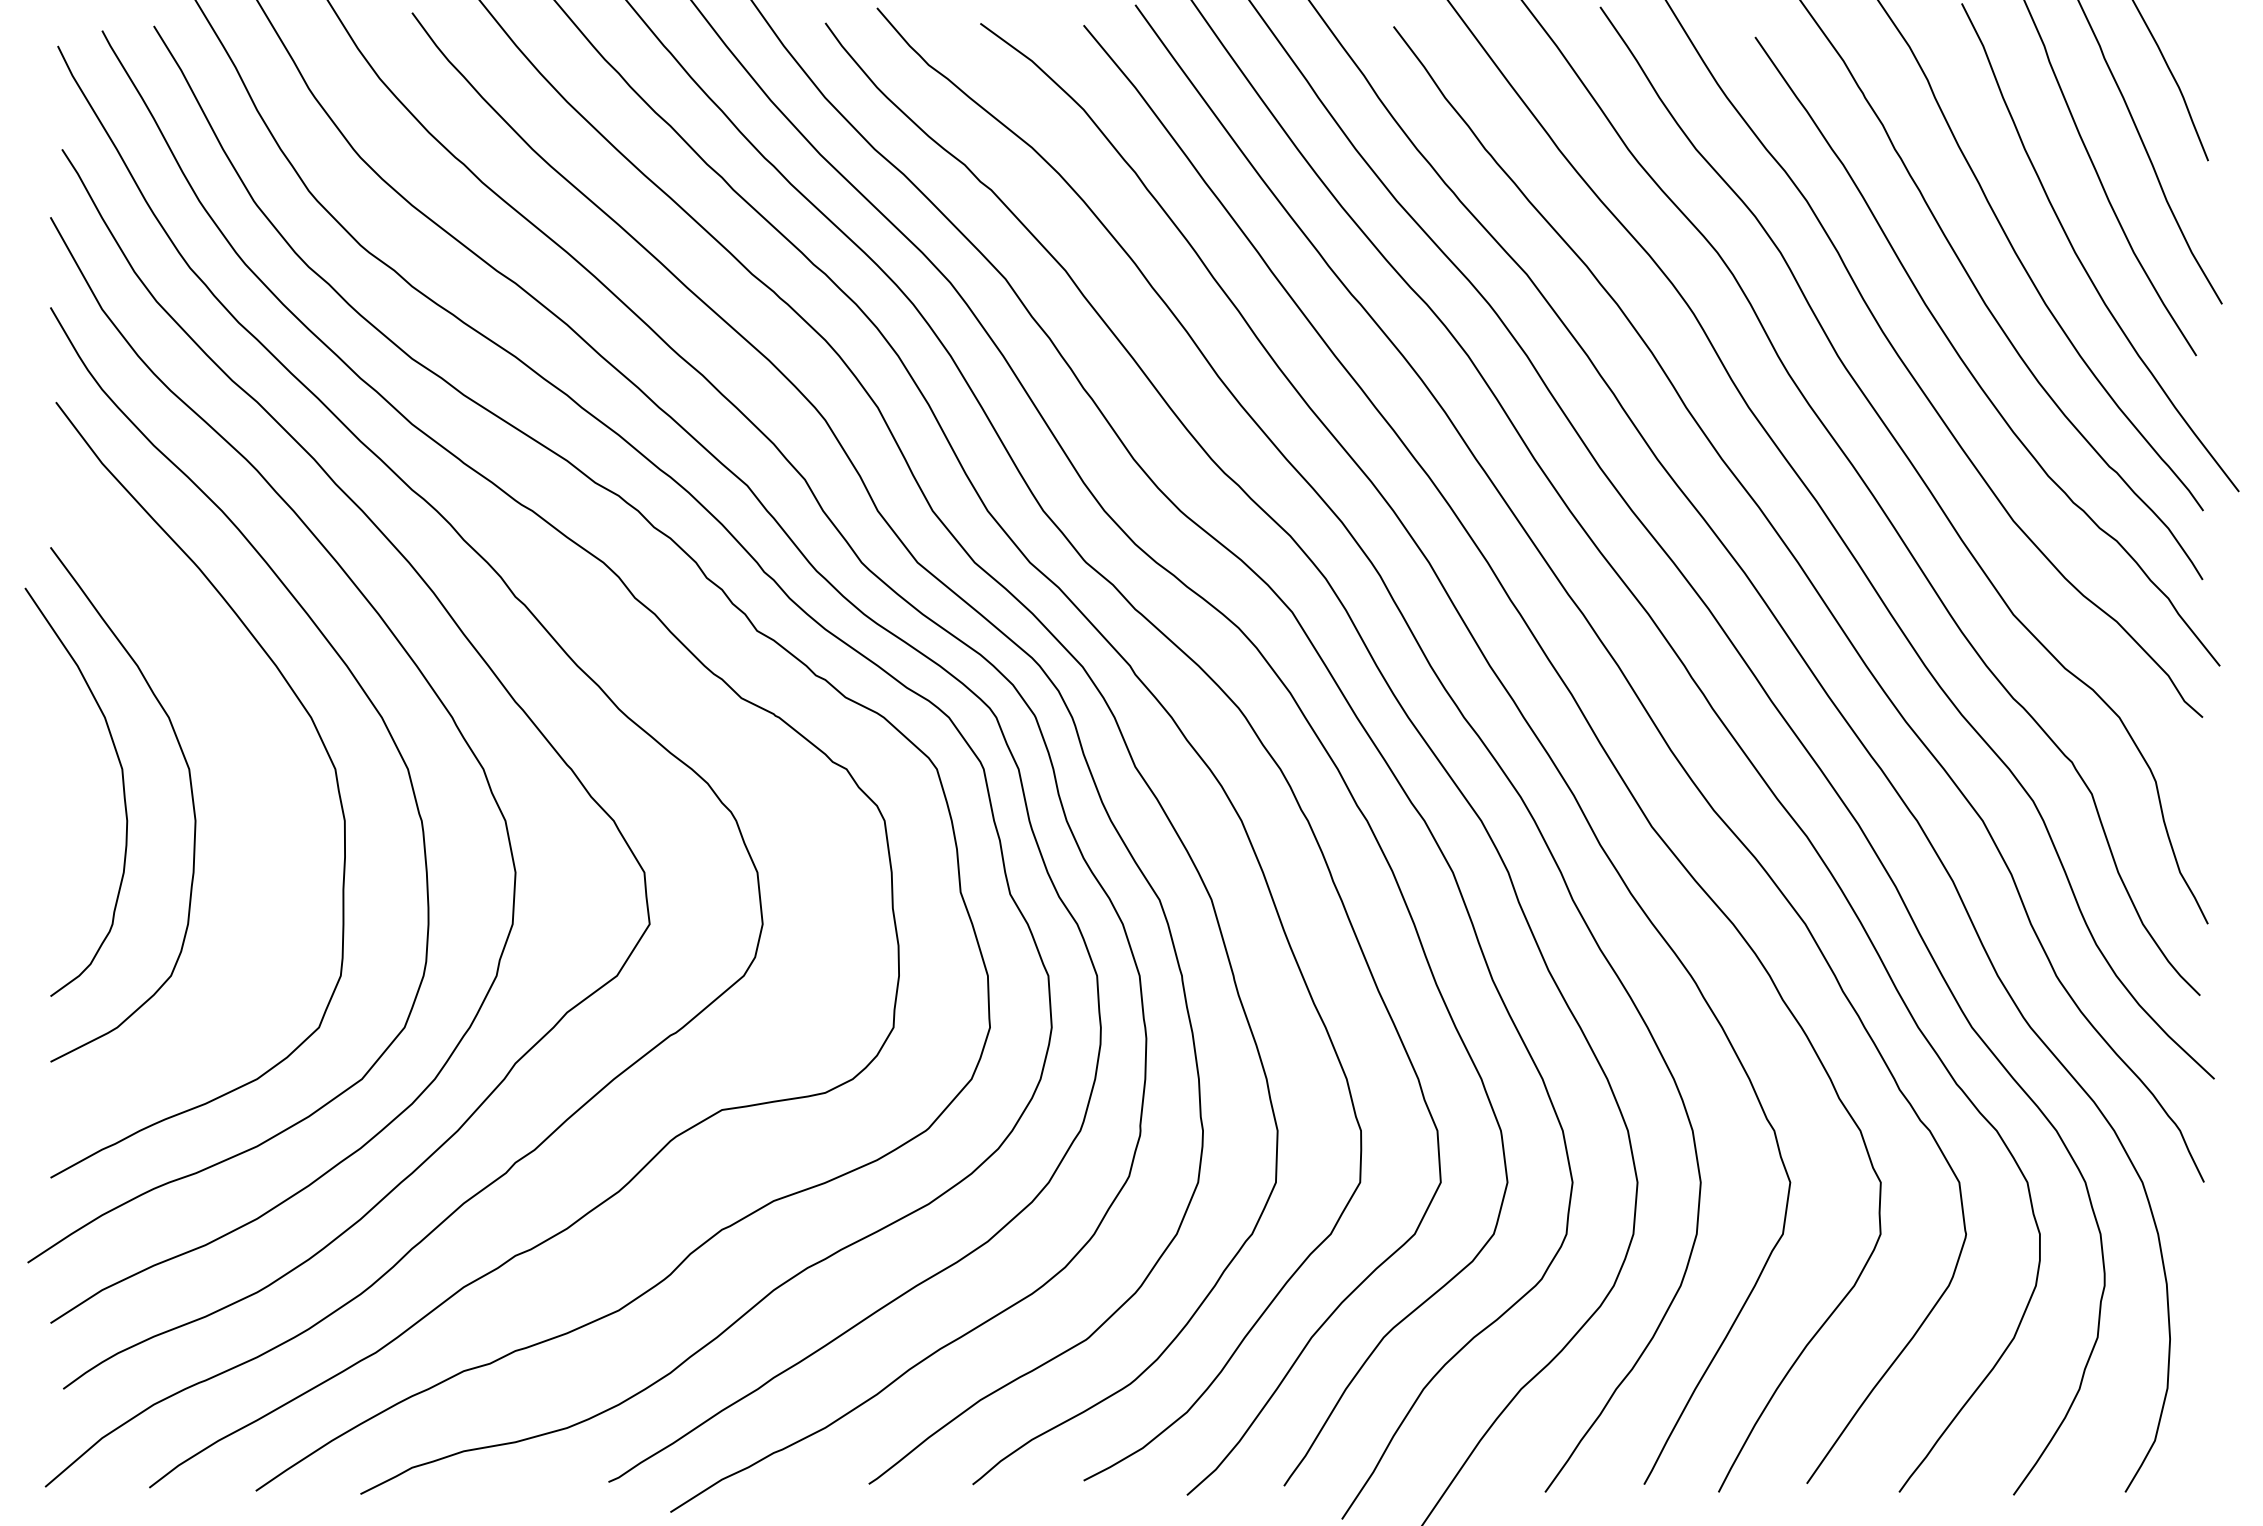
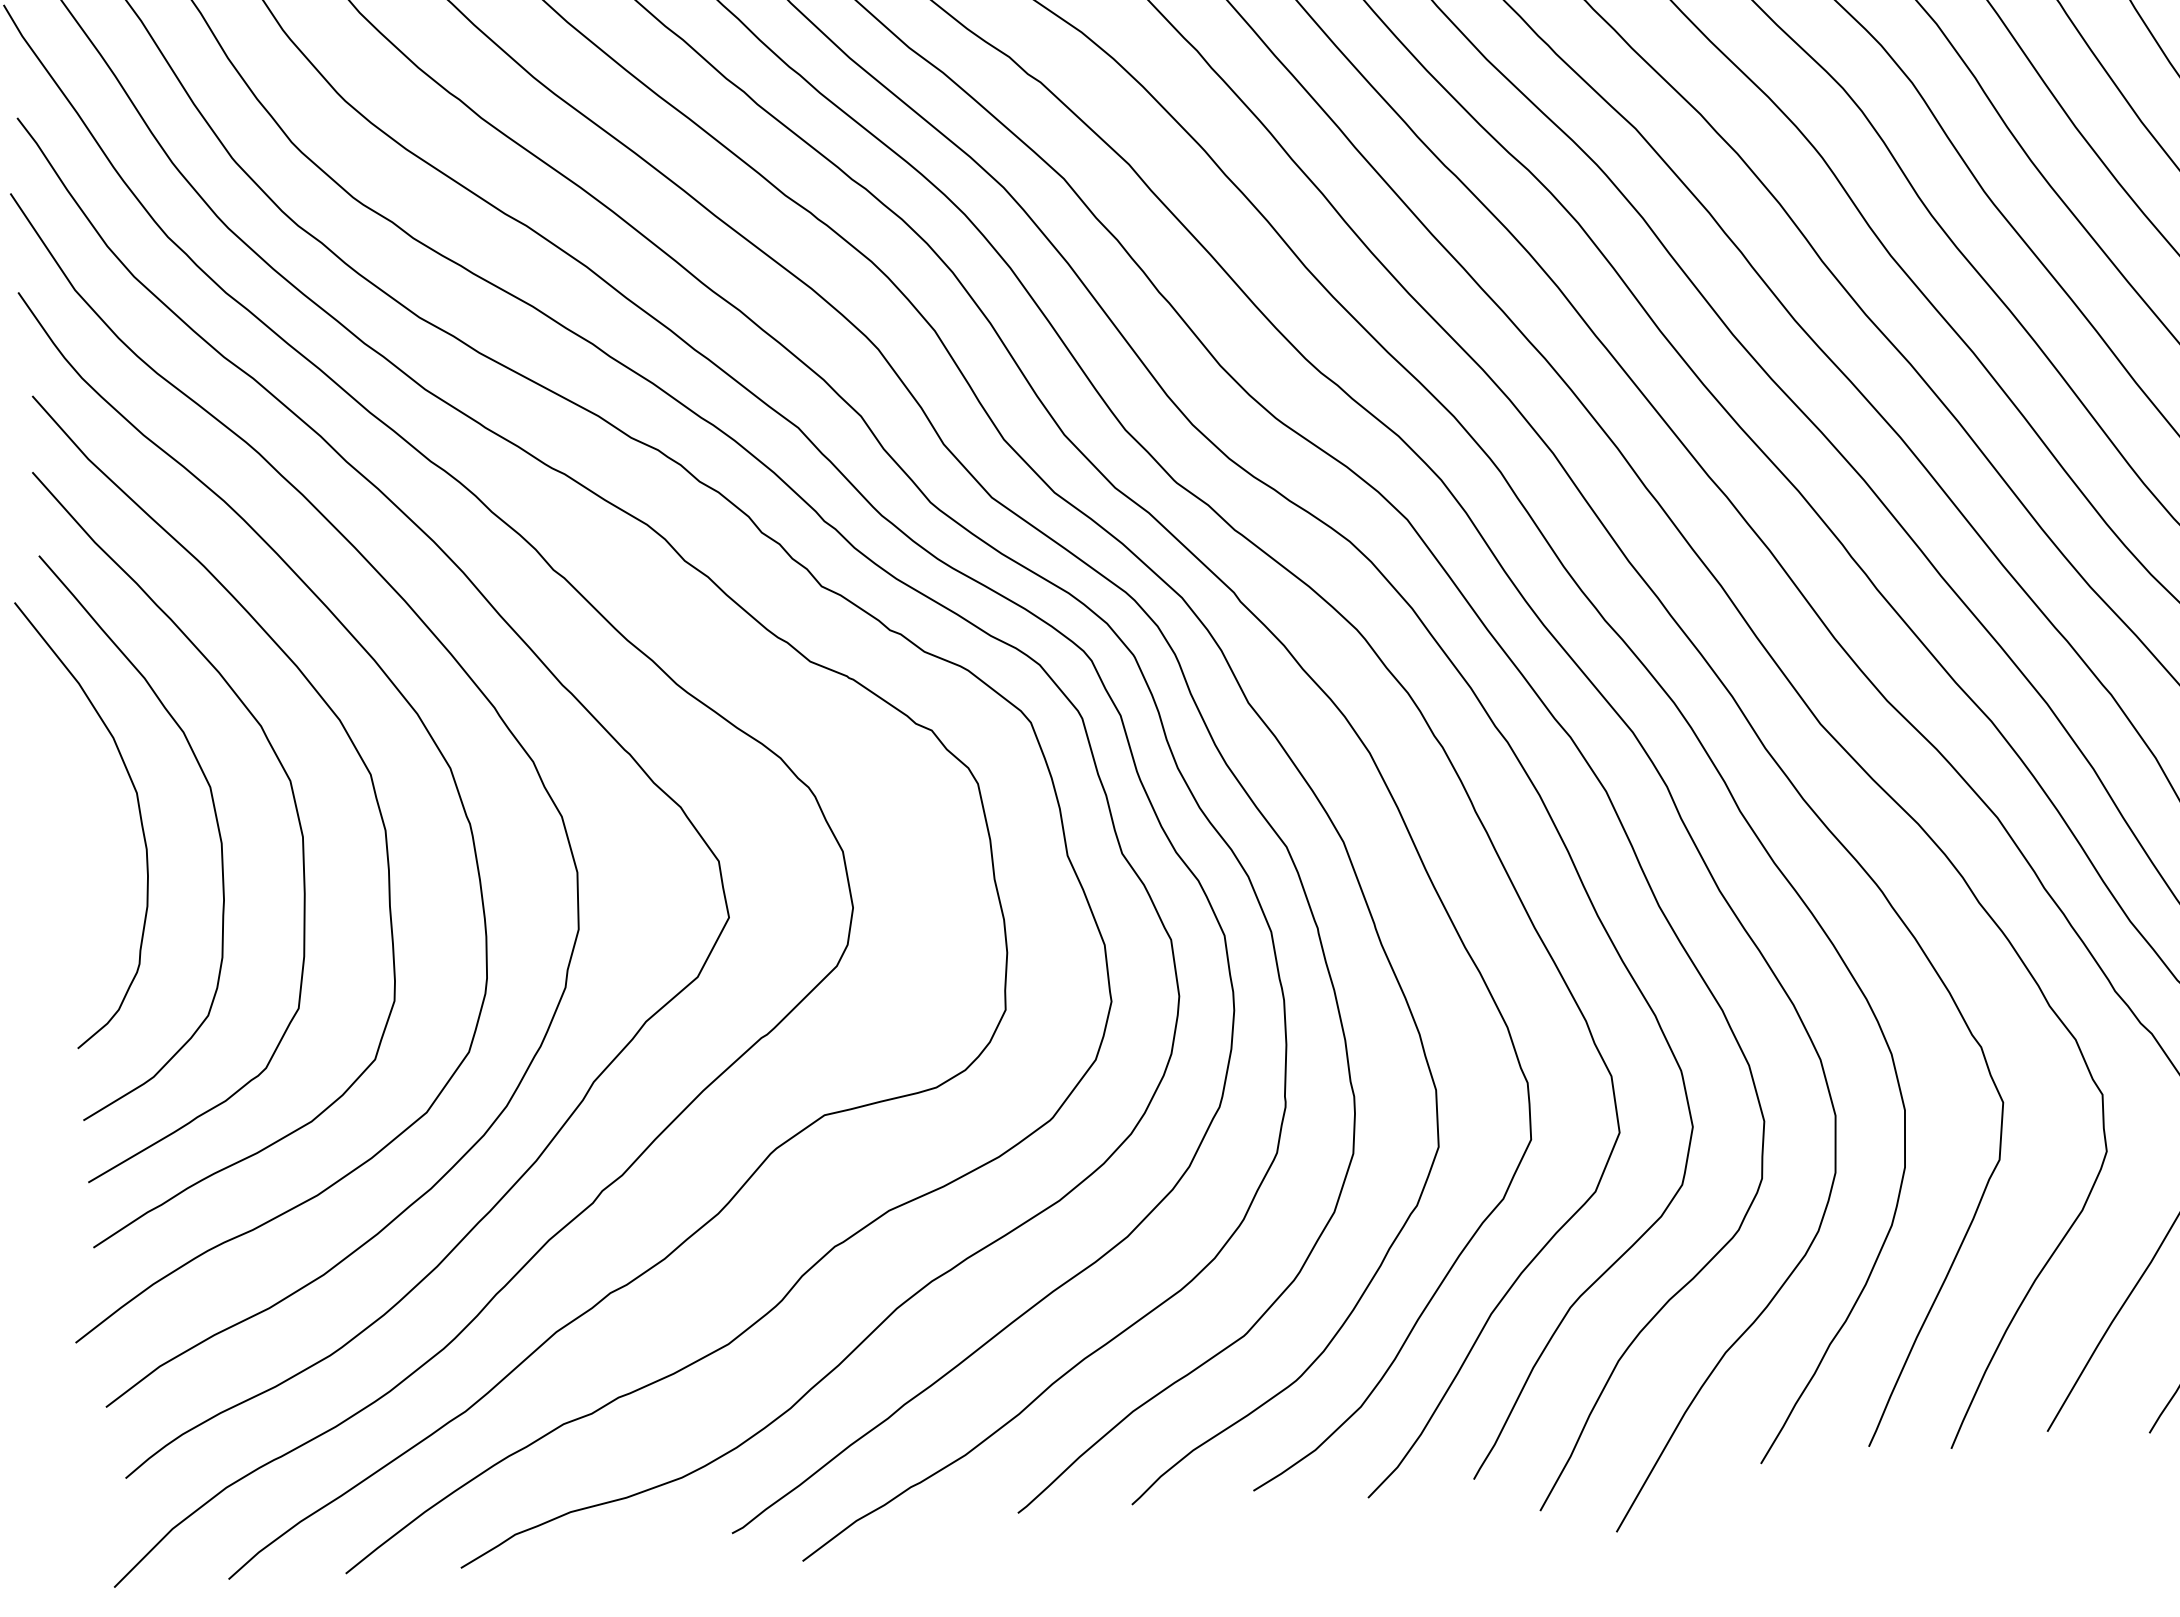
curve: (252, 750) -> (278, 761), added

